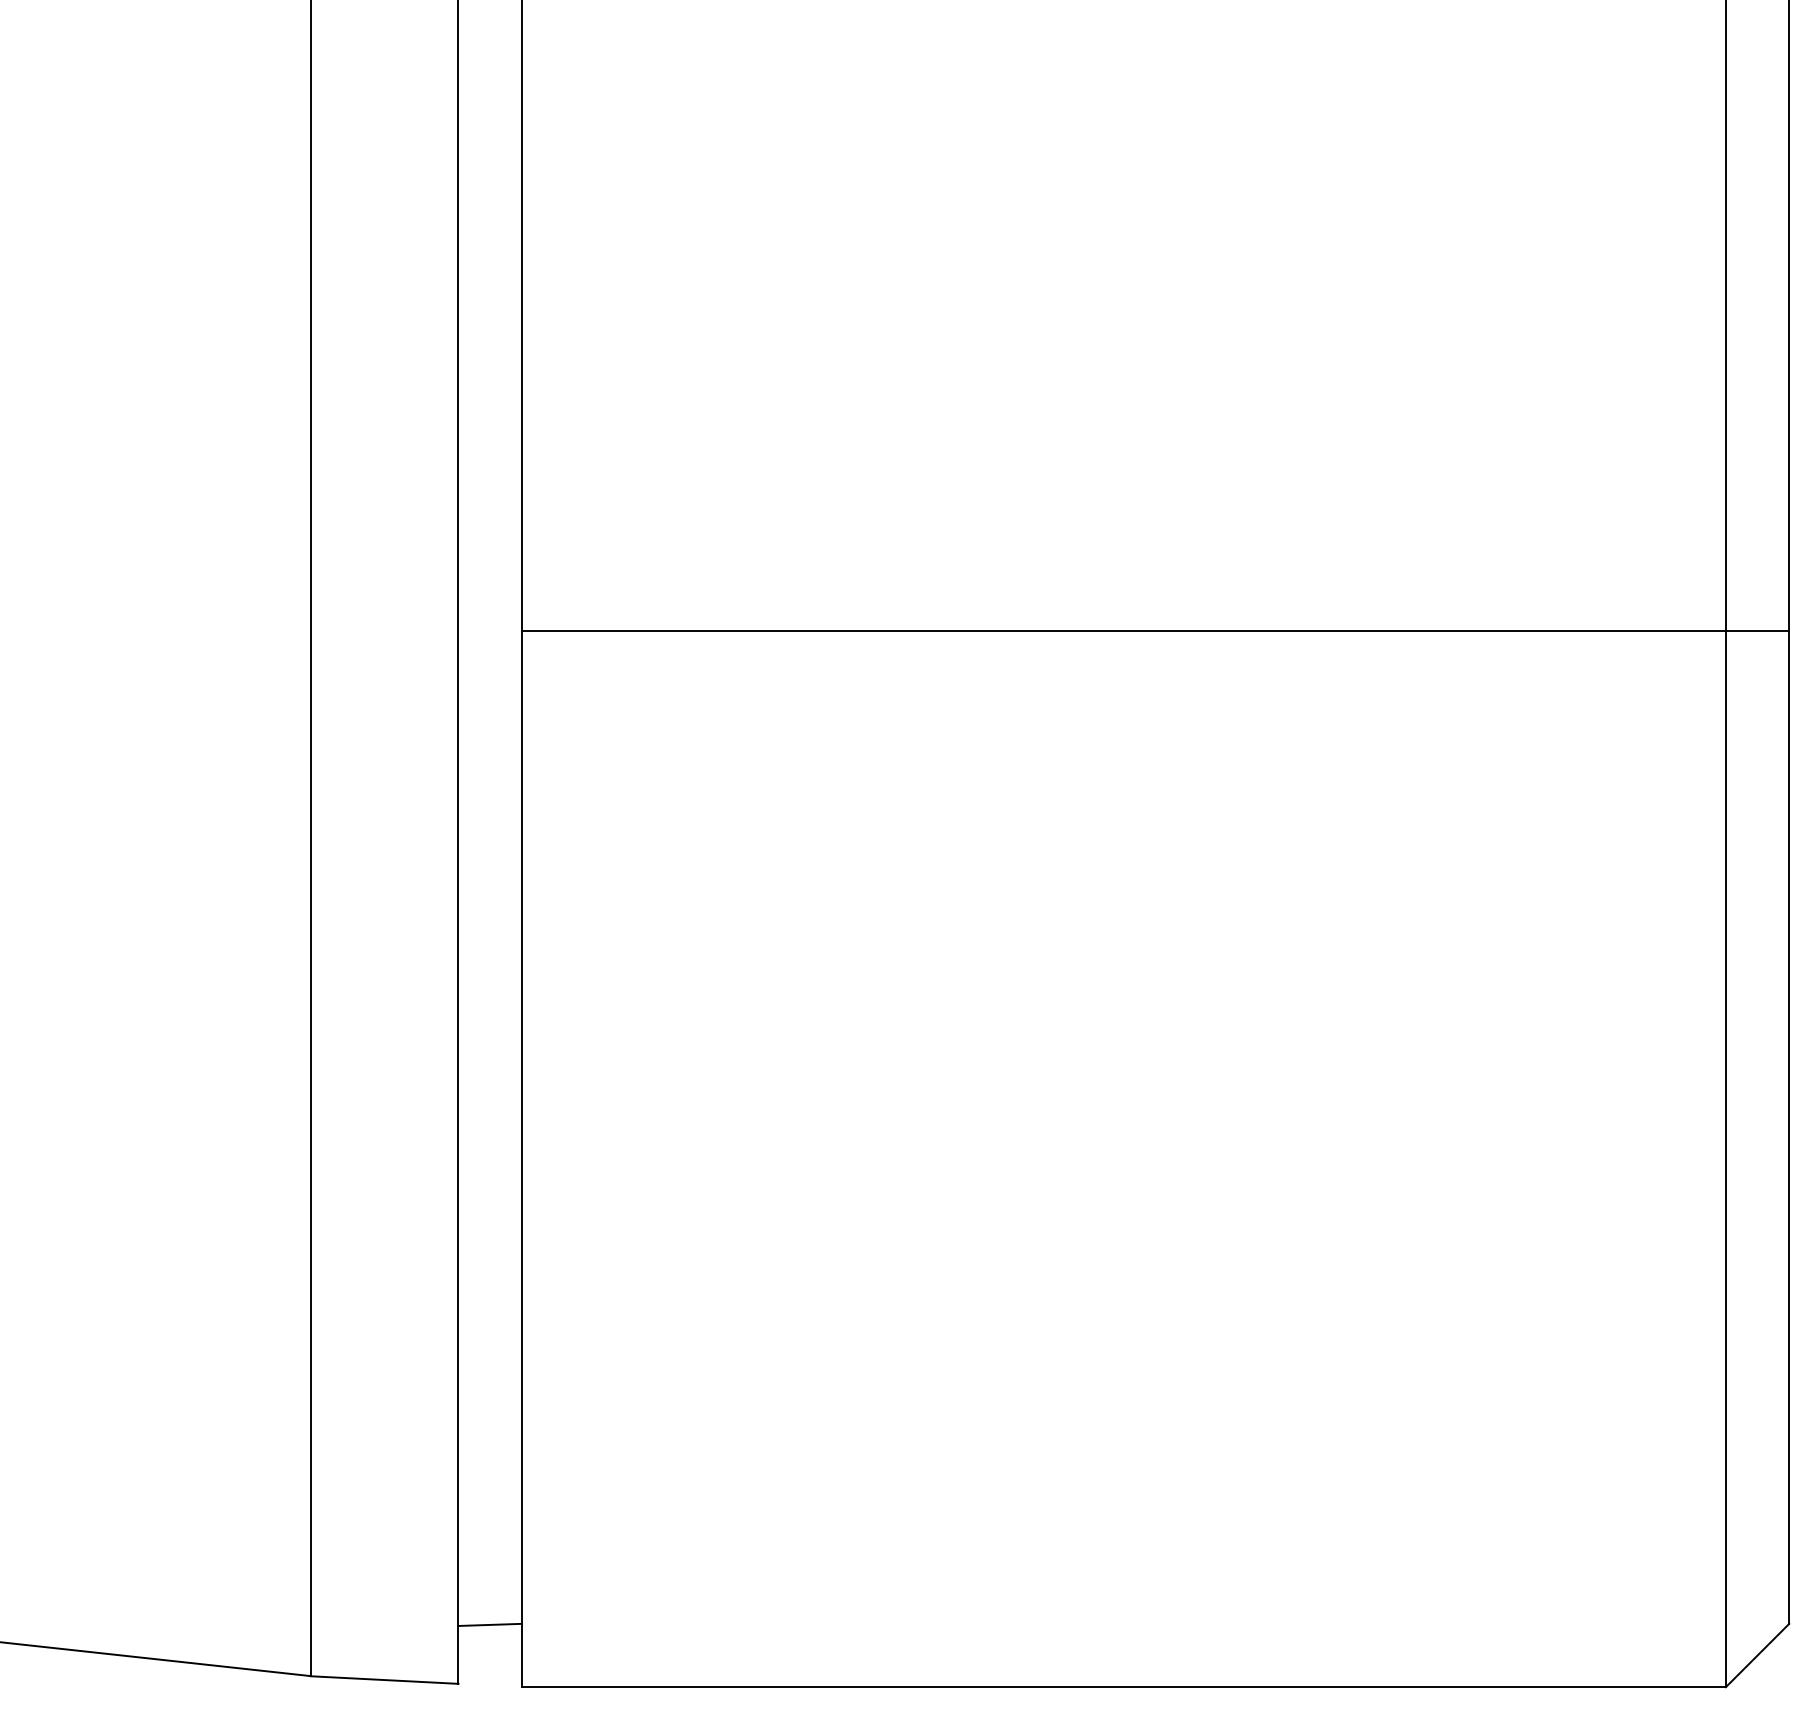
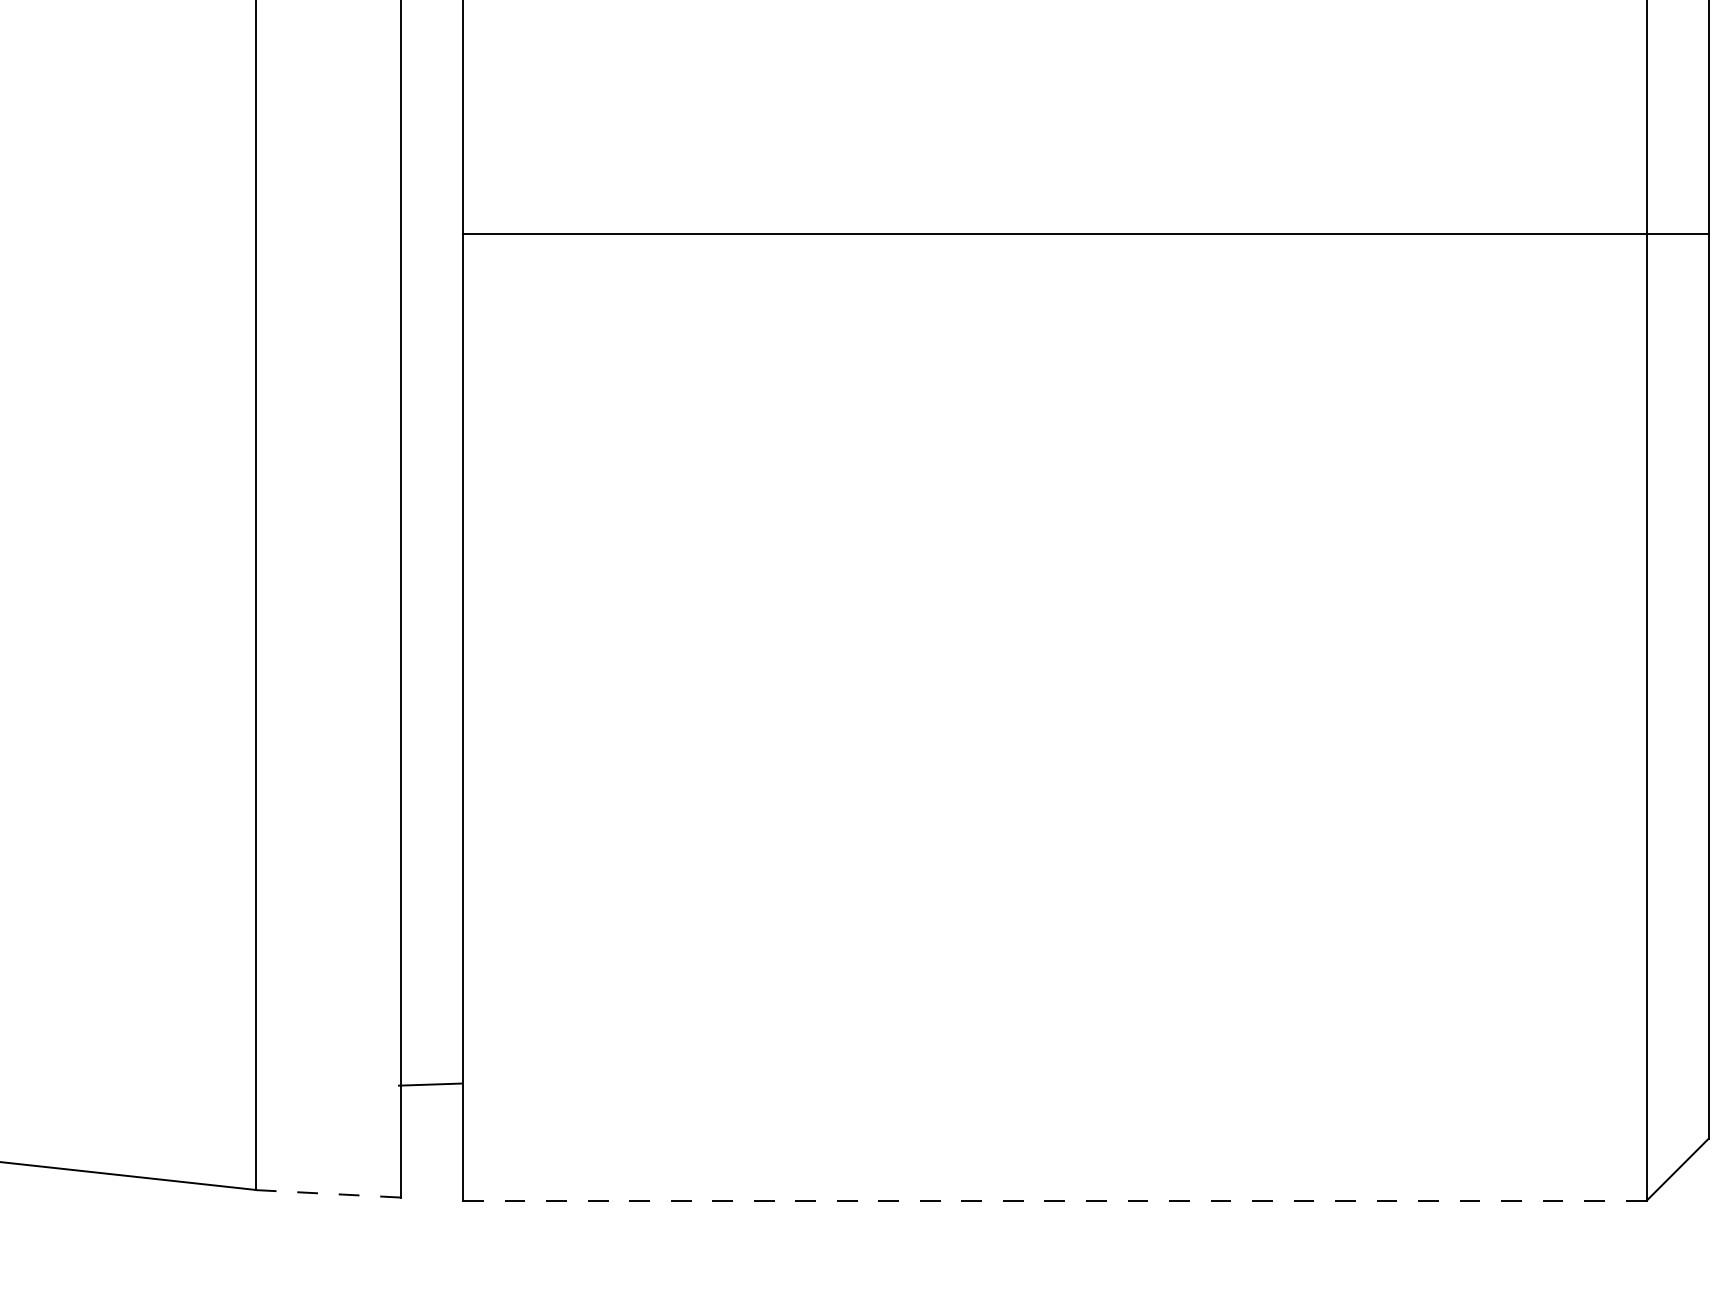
line: (1155, 631) -> (1085, 234), moved
line: (489, 1624) -> (429, 1084), moved
line: (384, 1680) -> (328, 1194), solid -> dashed
line: (1124, 1687) -> (1055, 1201), solid -> dashed

